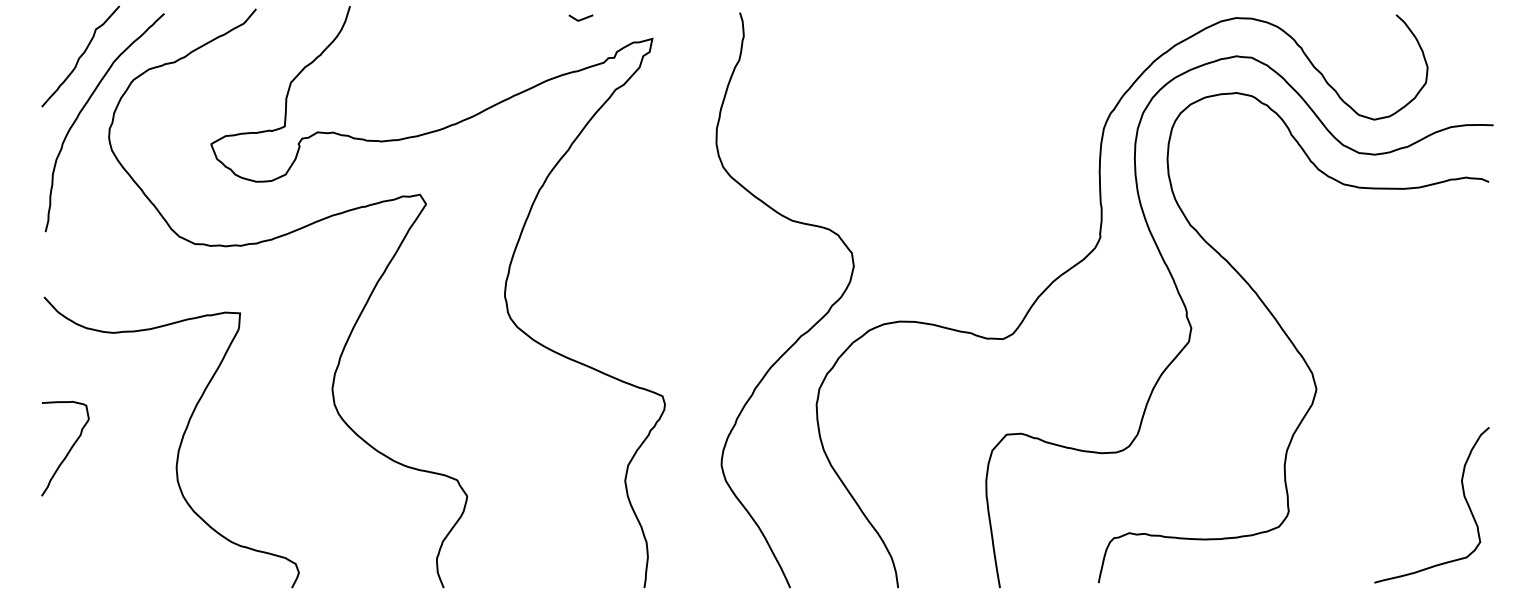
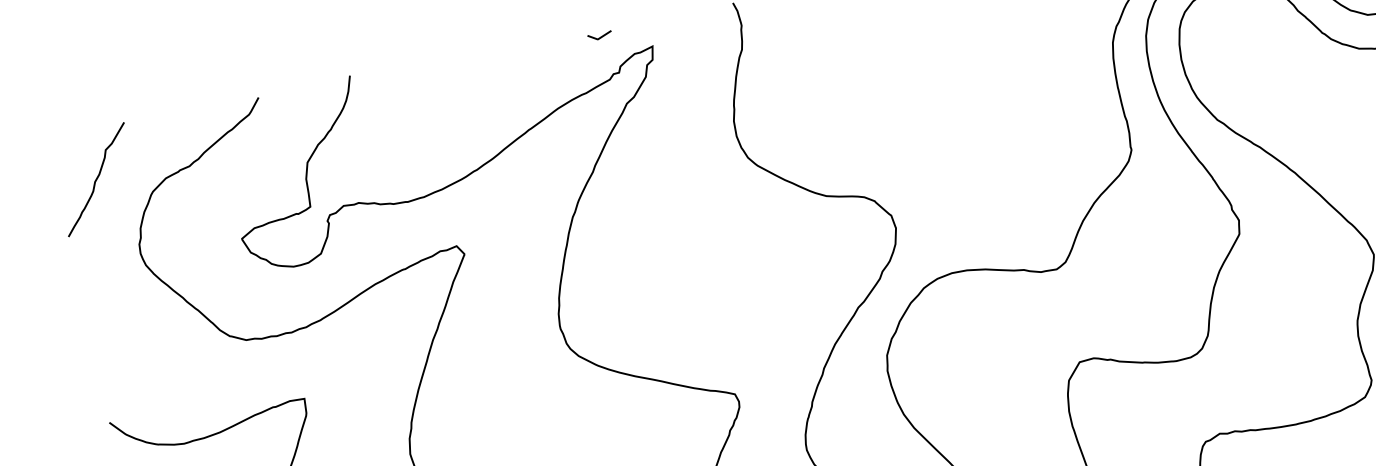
line: (581, 18) -> (600, 36), moved
curve: (83, 109) -> (109, 230), removed

